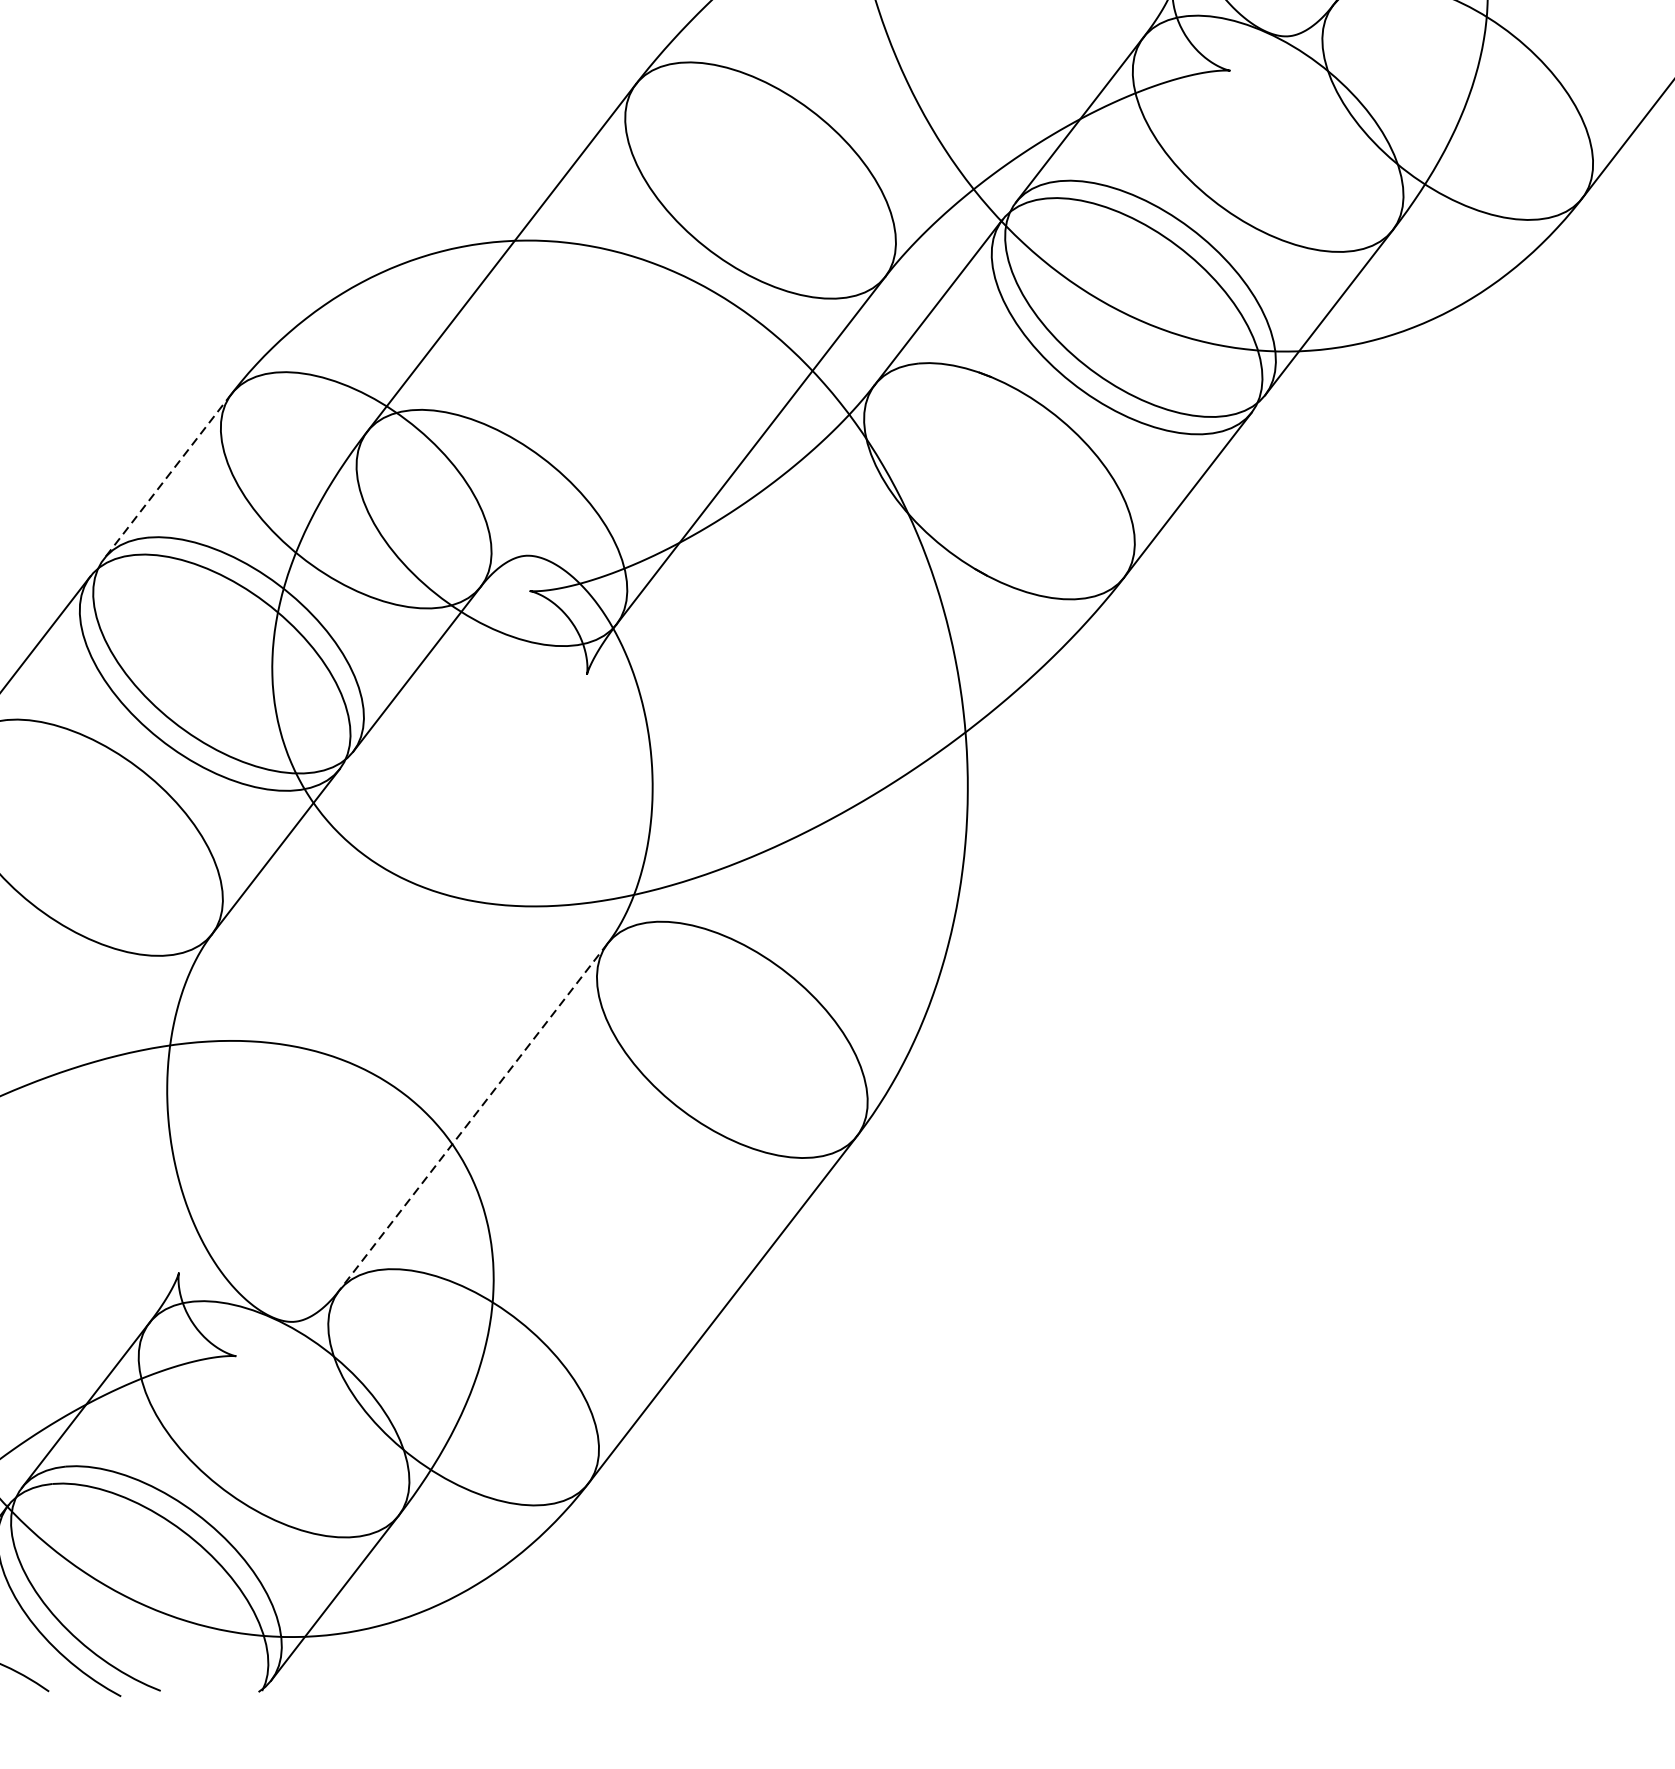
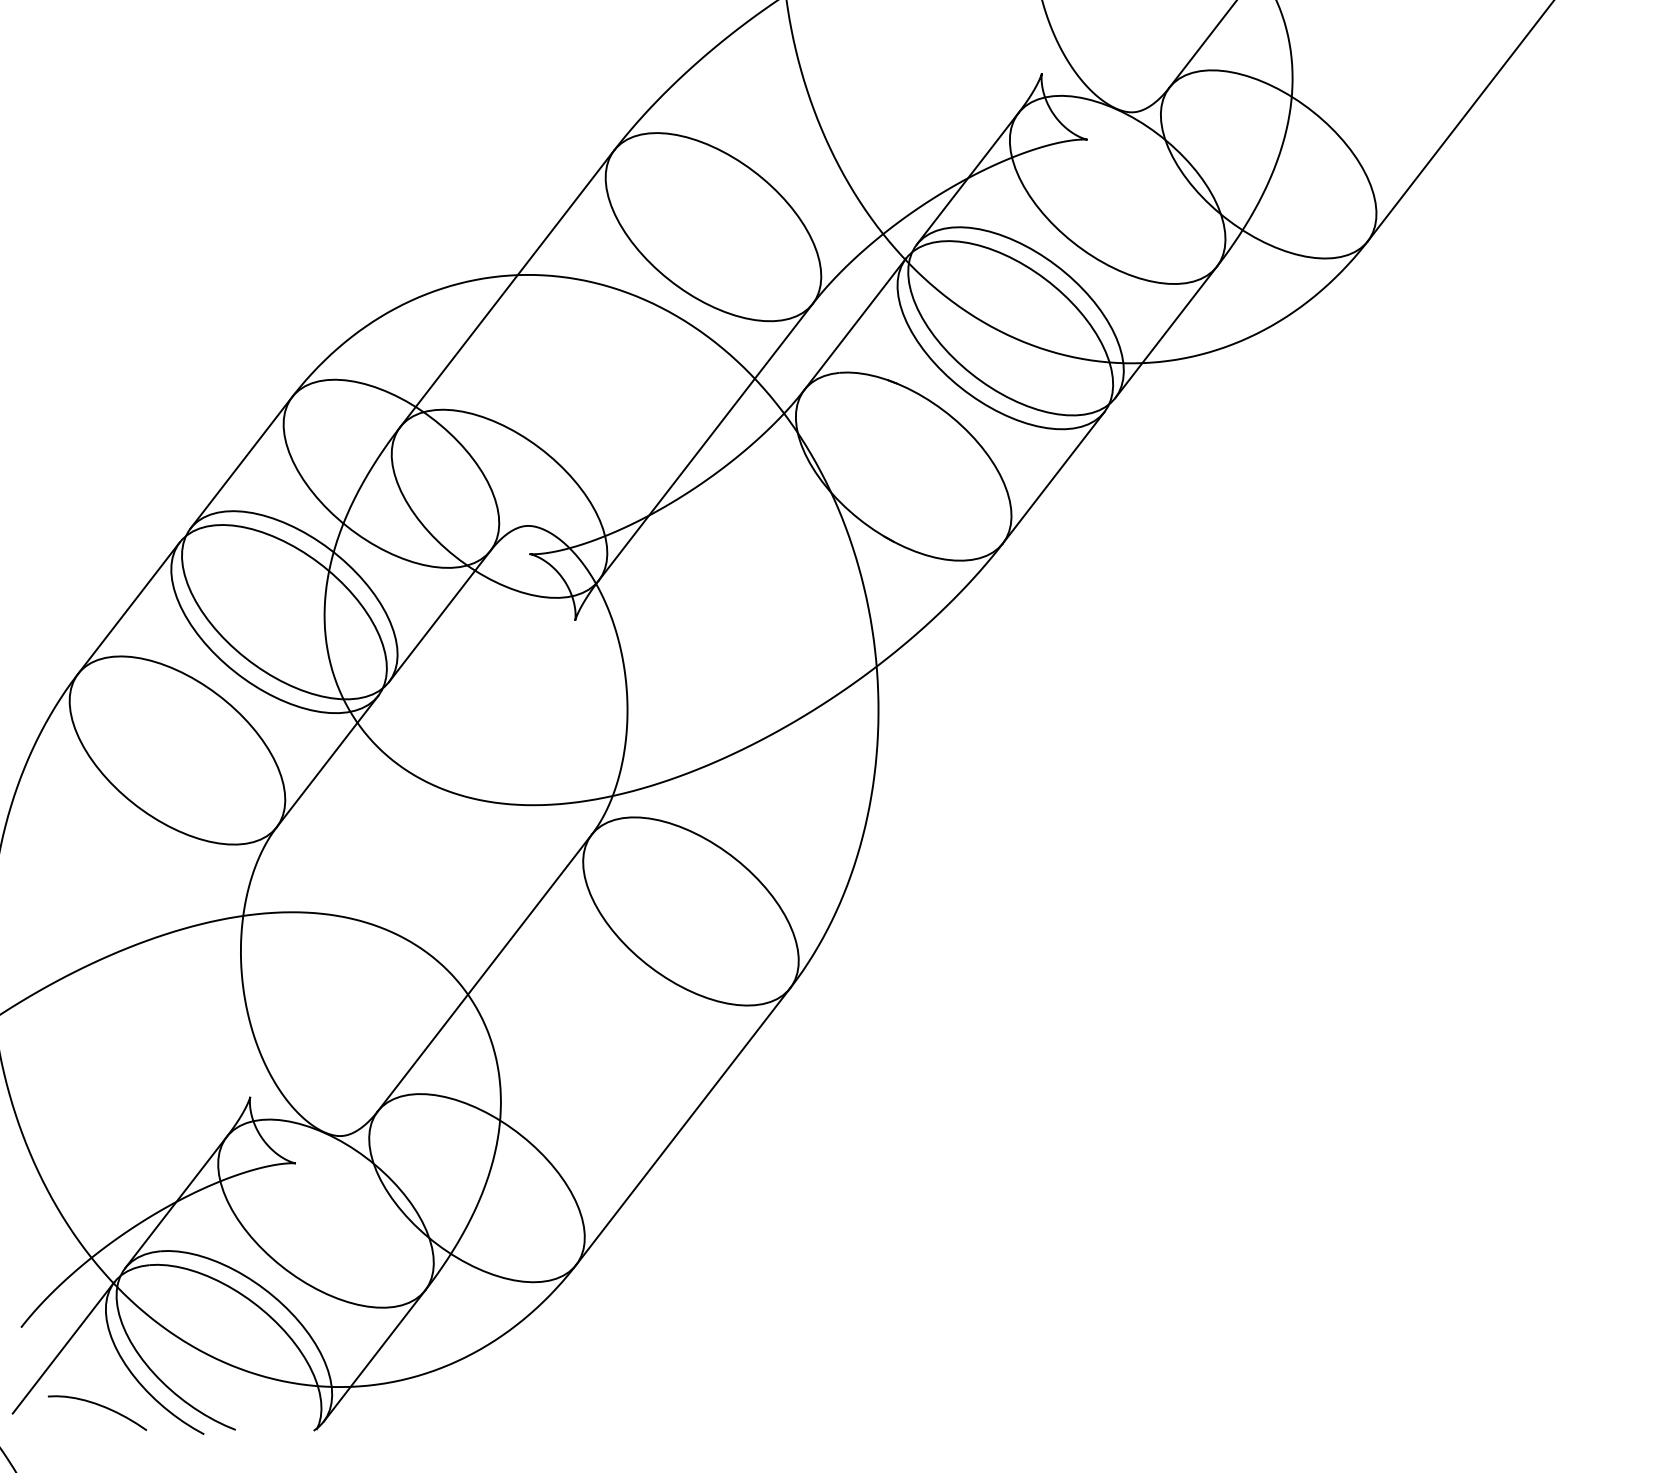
line: (167, 477) -> (241, 463), dashed -> solid
line: (473, 1117) -> (484, 973), dashed -> solid

